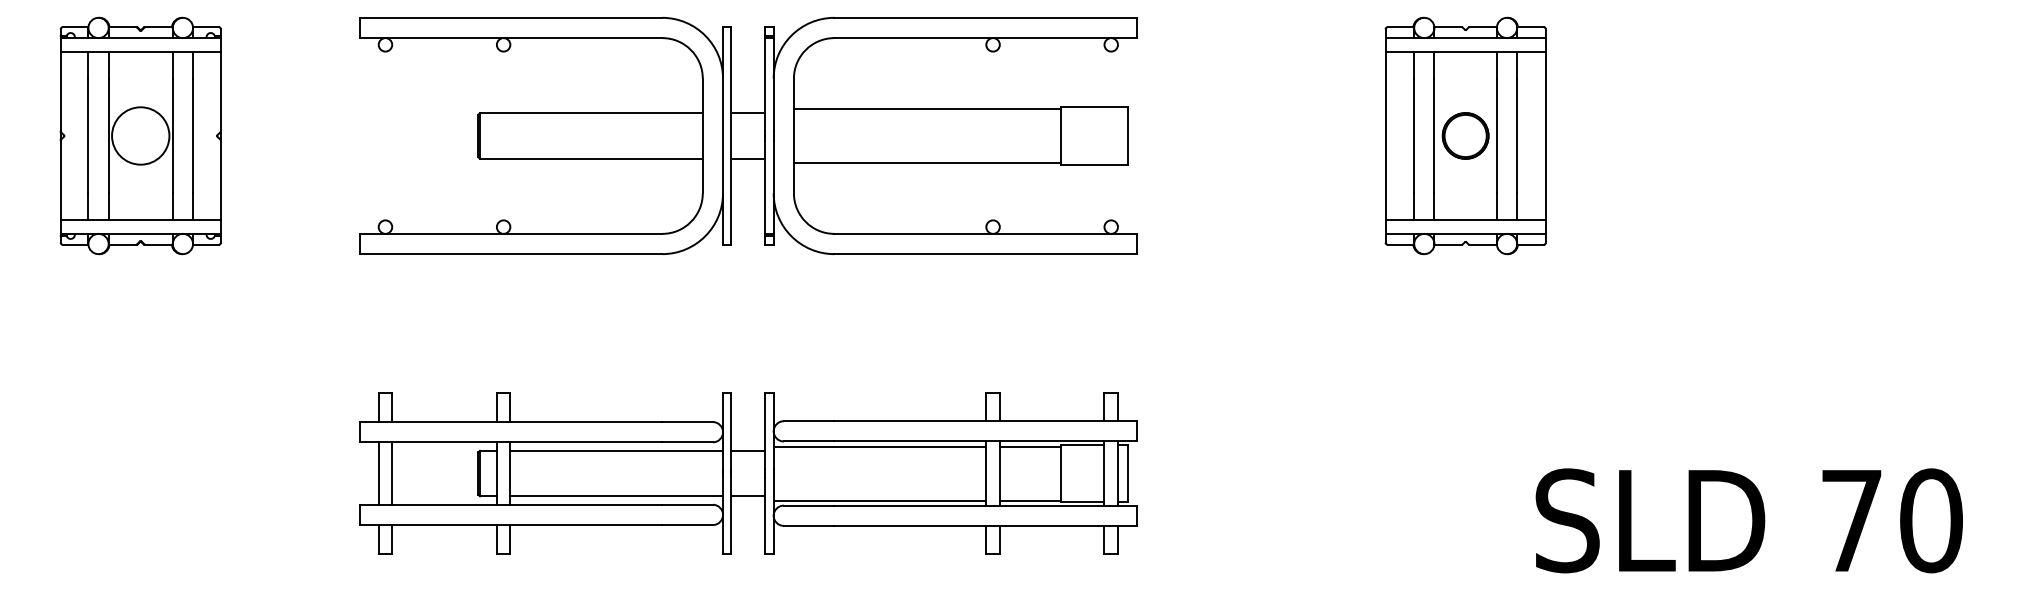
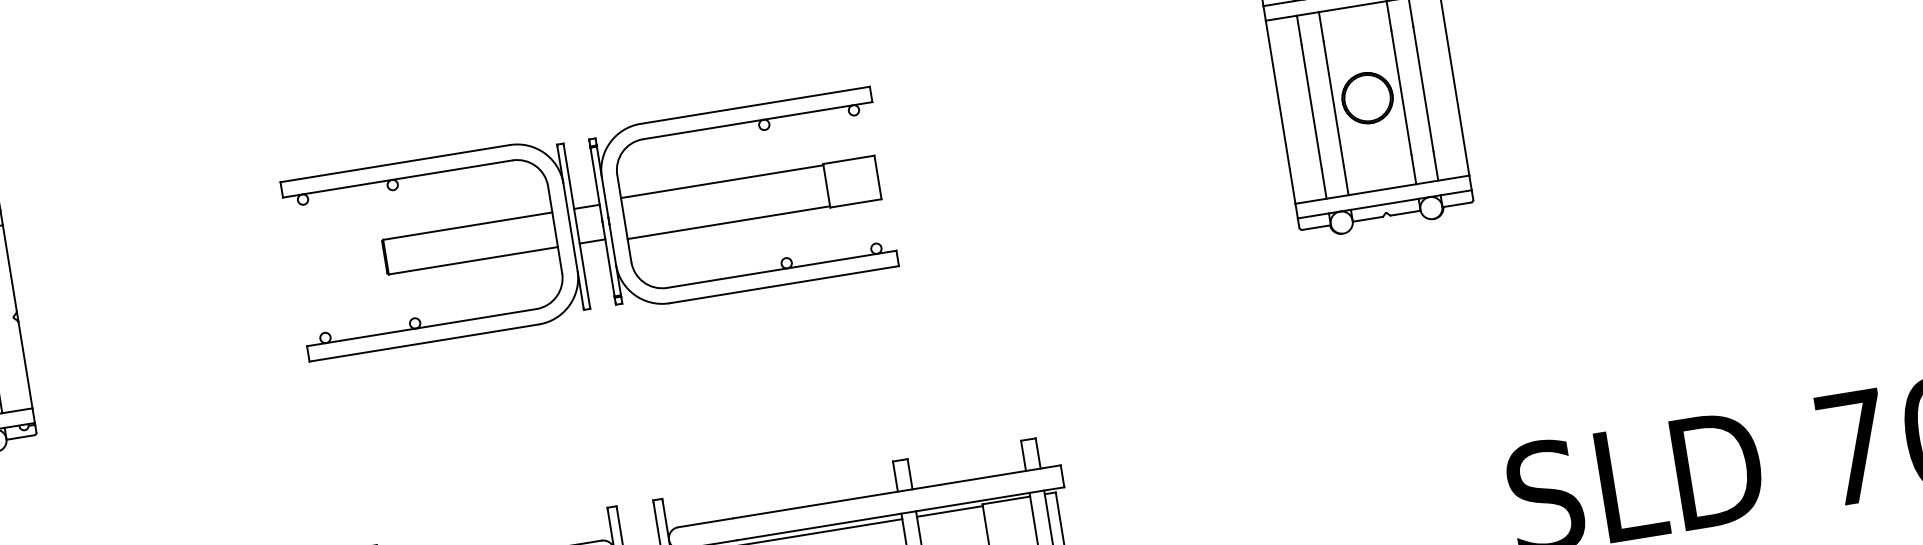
part: (748, 135) -> (589, 223), size x0.7

